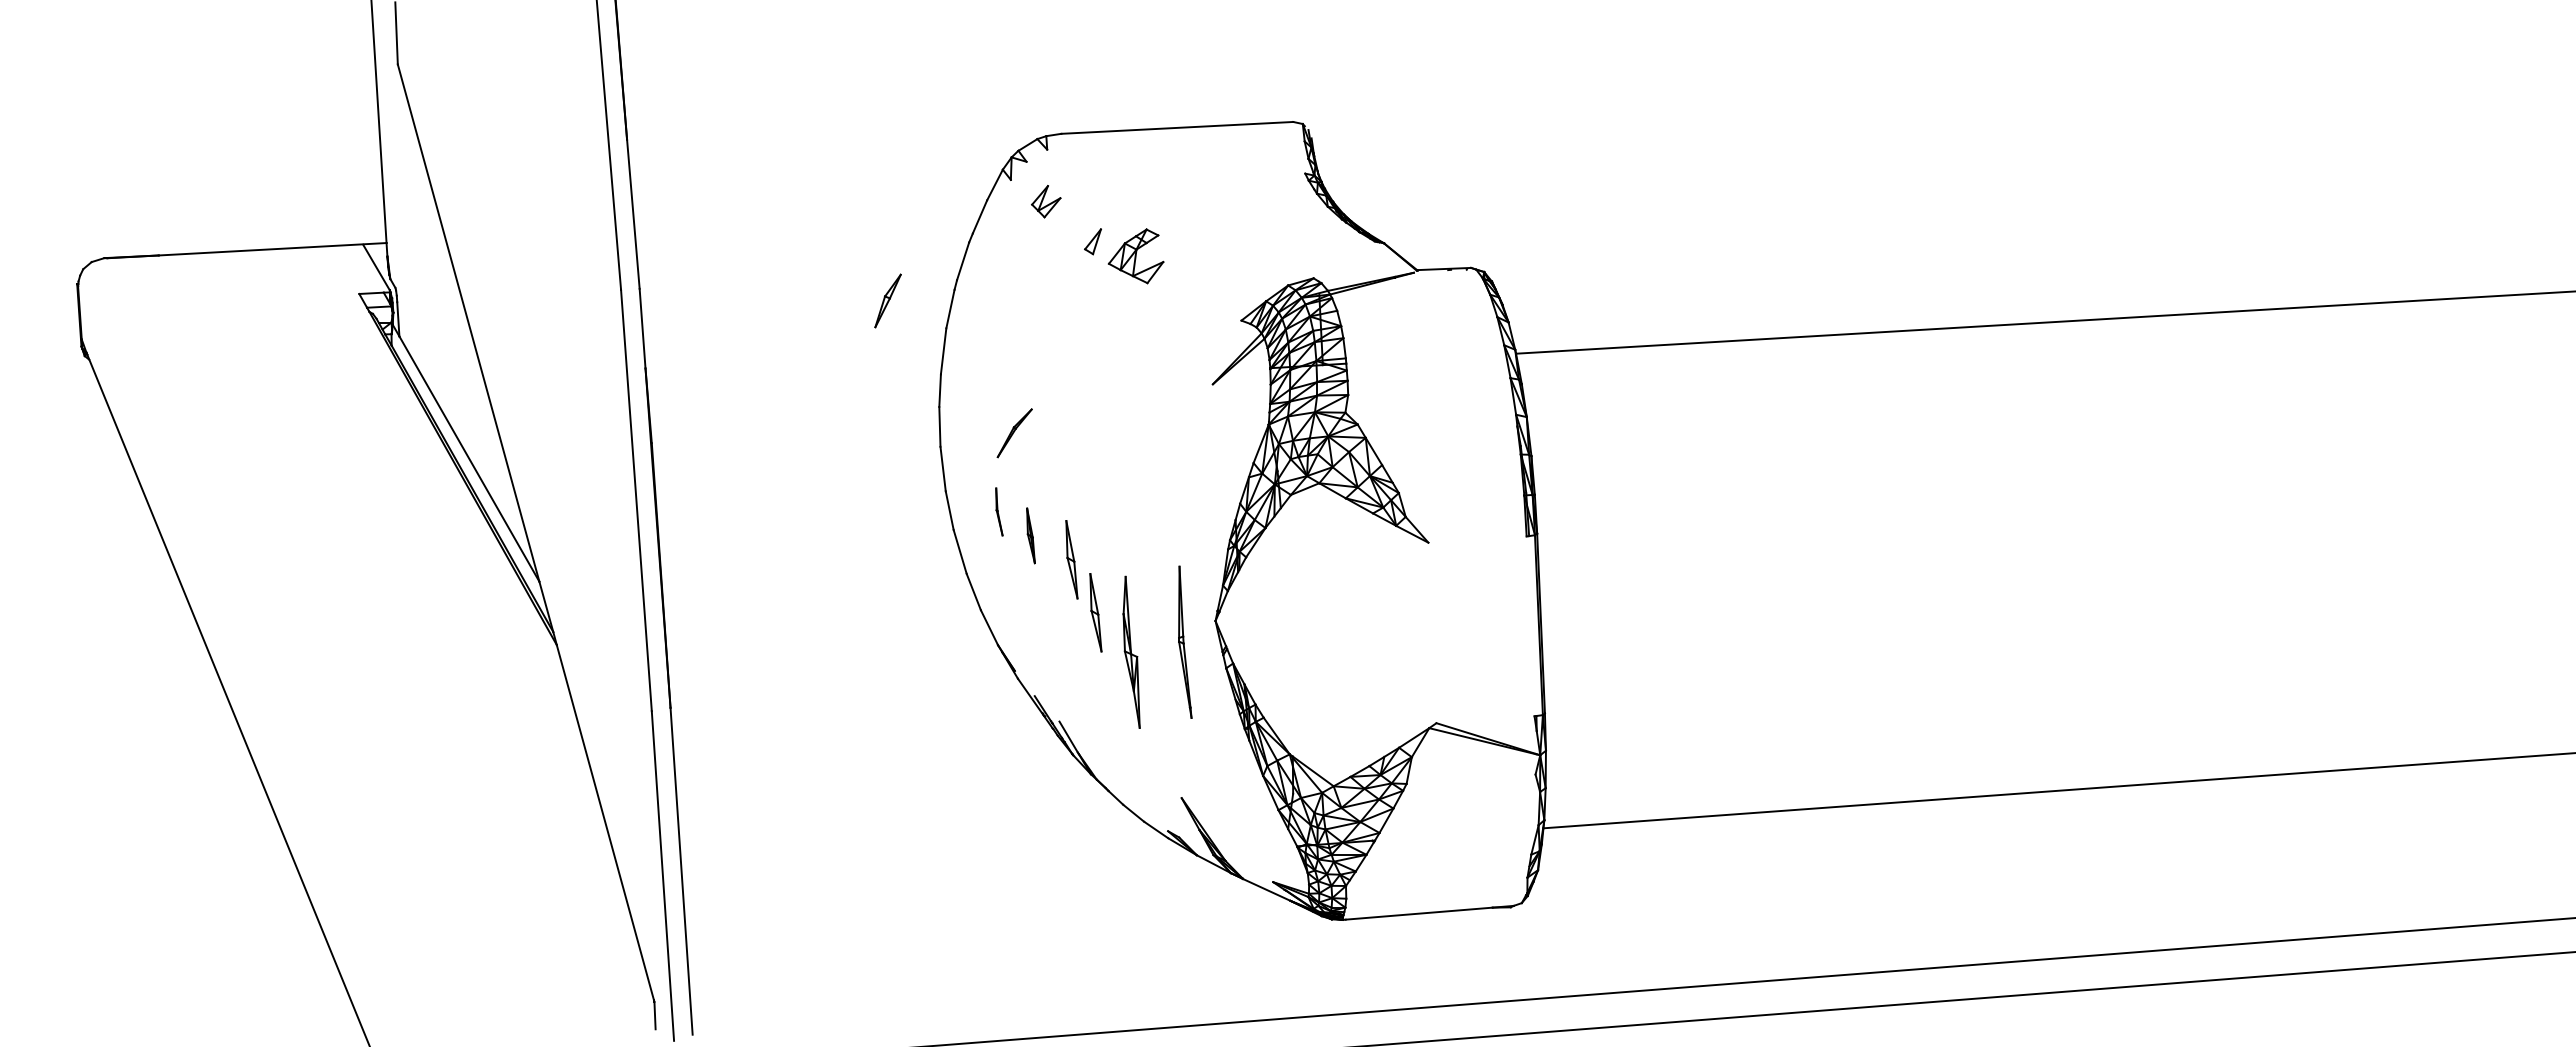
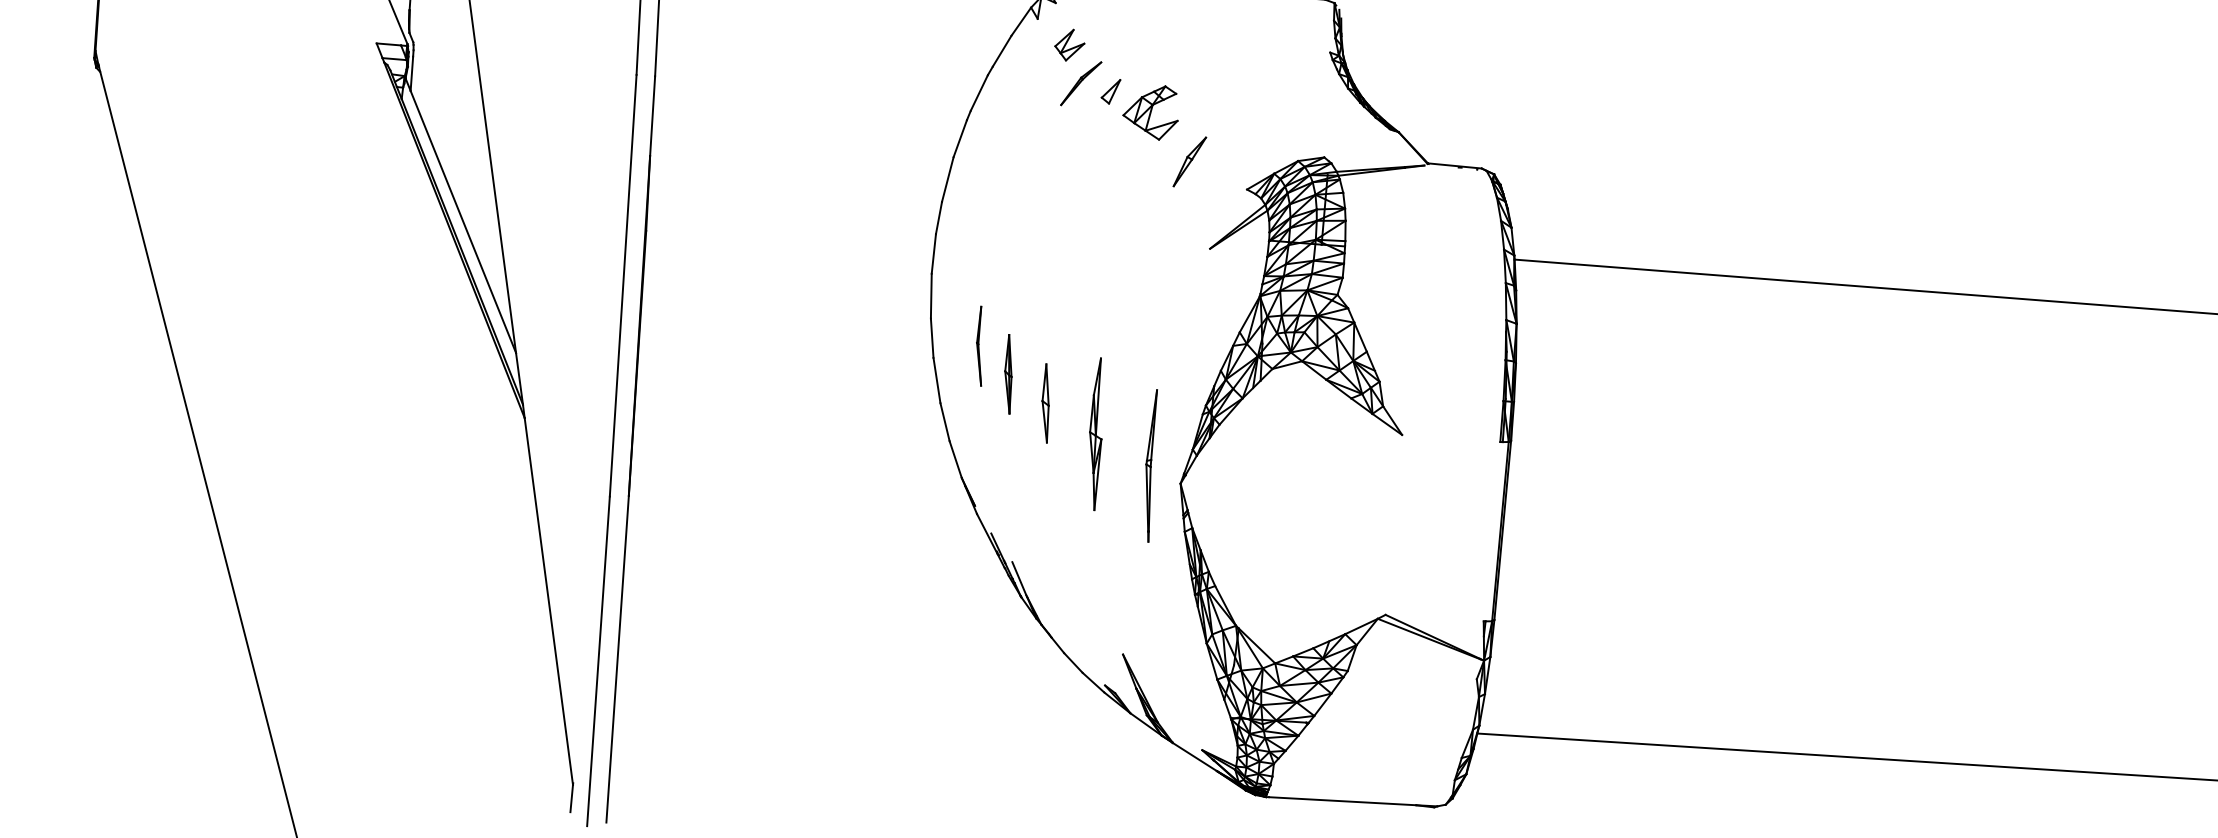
part: (887, 300) -> (1189, 161), moved
part: (1014, 433) -> (1080, 83), moved
part: (999, 511) -> (981, 345), size x1.67
part: (1030, 535) -> (1008, 373), size x1.43
part: (1095, 612) -> (1062, 458), removed
part: (1185, 641) -> (1152, 465), moved
part: (1131, 651) -> (1096, 433), moved

